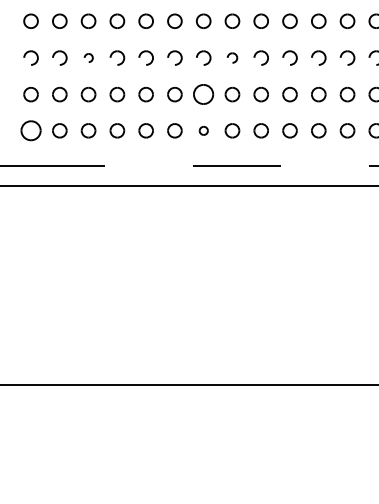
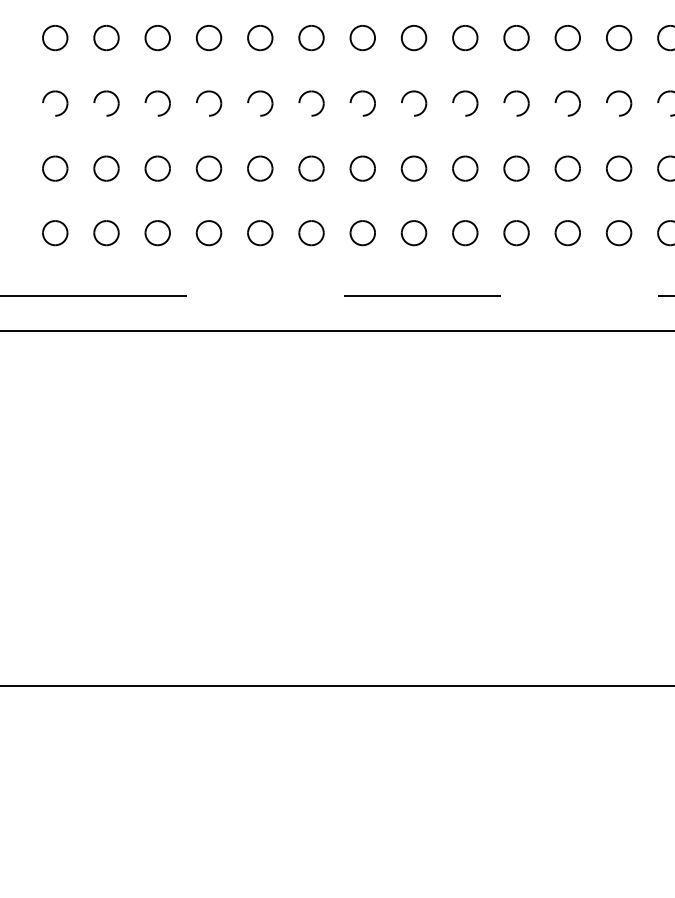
part: (88, 57) -> (157, 102), size x1.67
part: (232, 57) -> (414, 102), size x1.43
part: (203, 94) -> (362, 168), size x0.71
part: (30, 130) -> (54, 232), size x0.71
part: (203, 130) -> (362, 232), size x1.67

